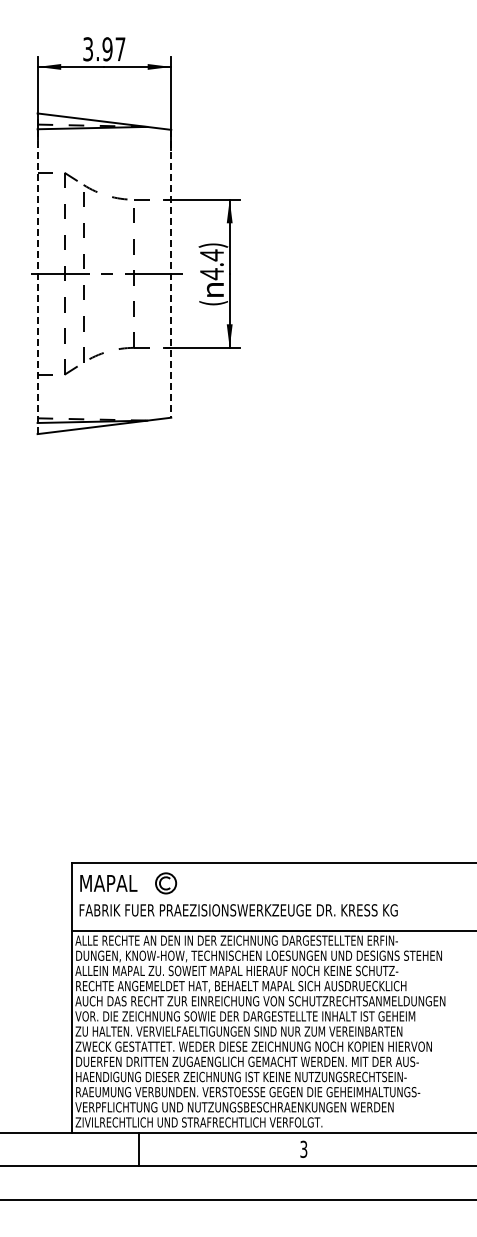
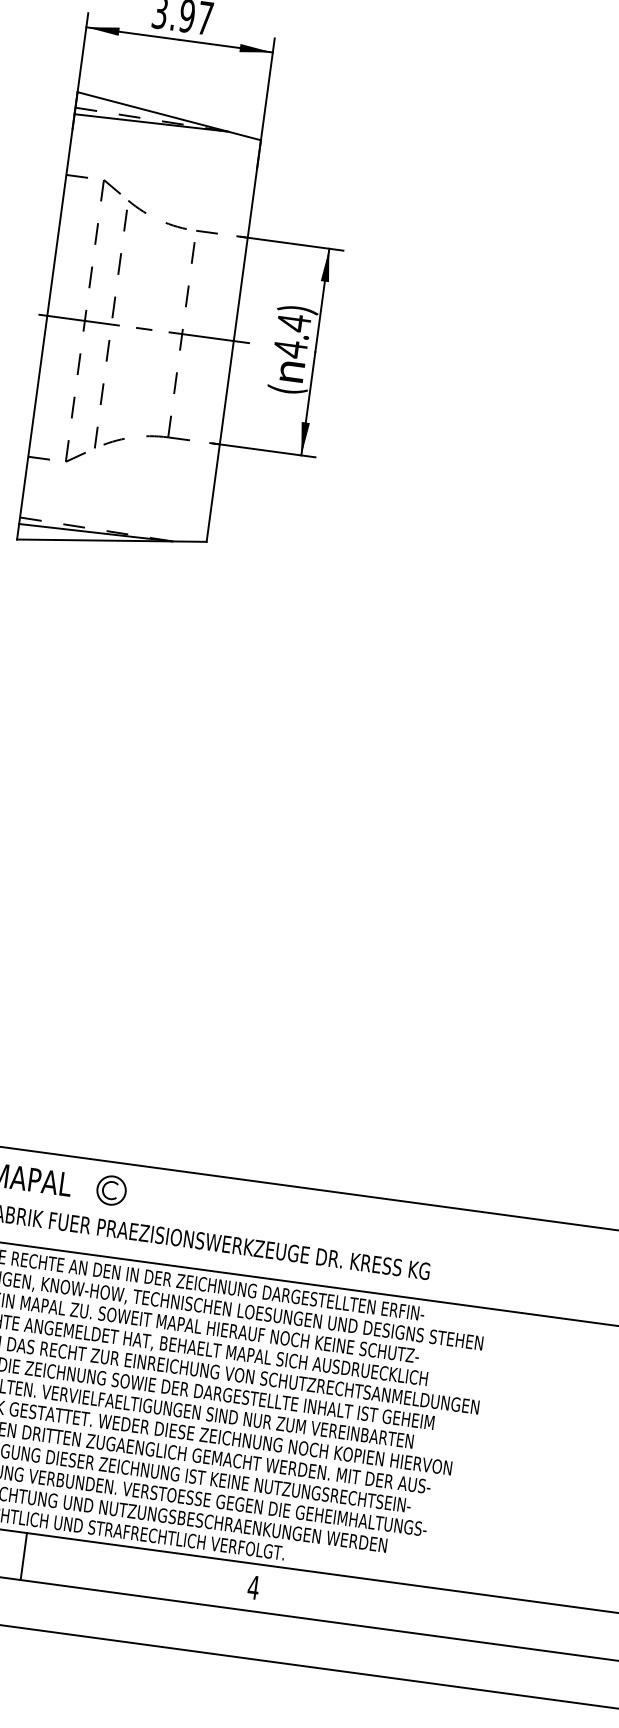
line: (37, 273) -> (47, 315), dashed -> solid
line: (171, 273) -> (234, 340), dashed -> solid
text: (303, 1149) -> (253, 1587), 3 -> 4

